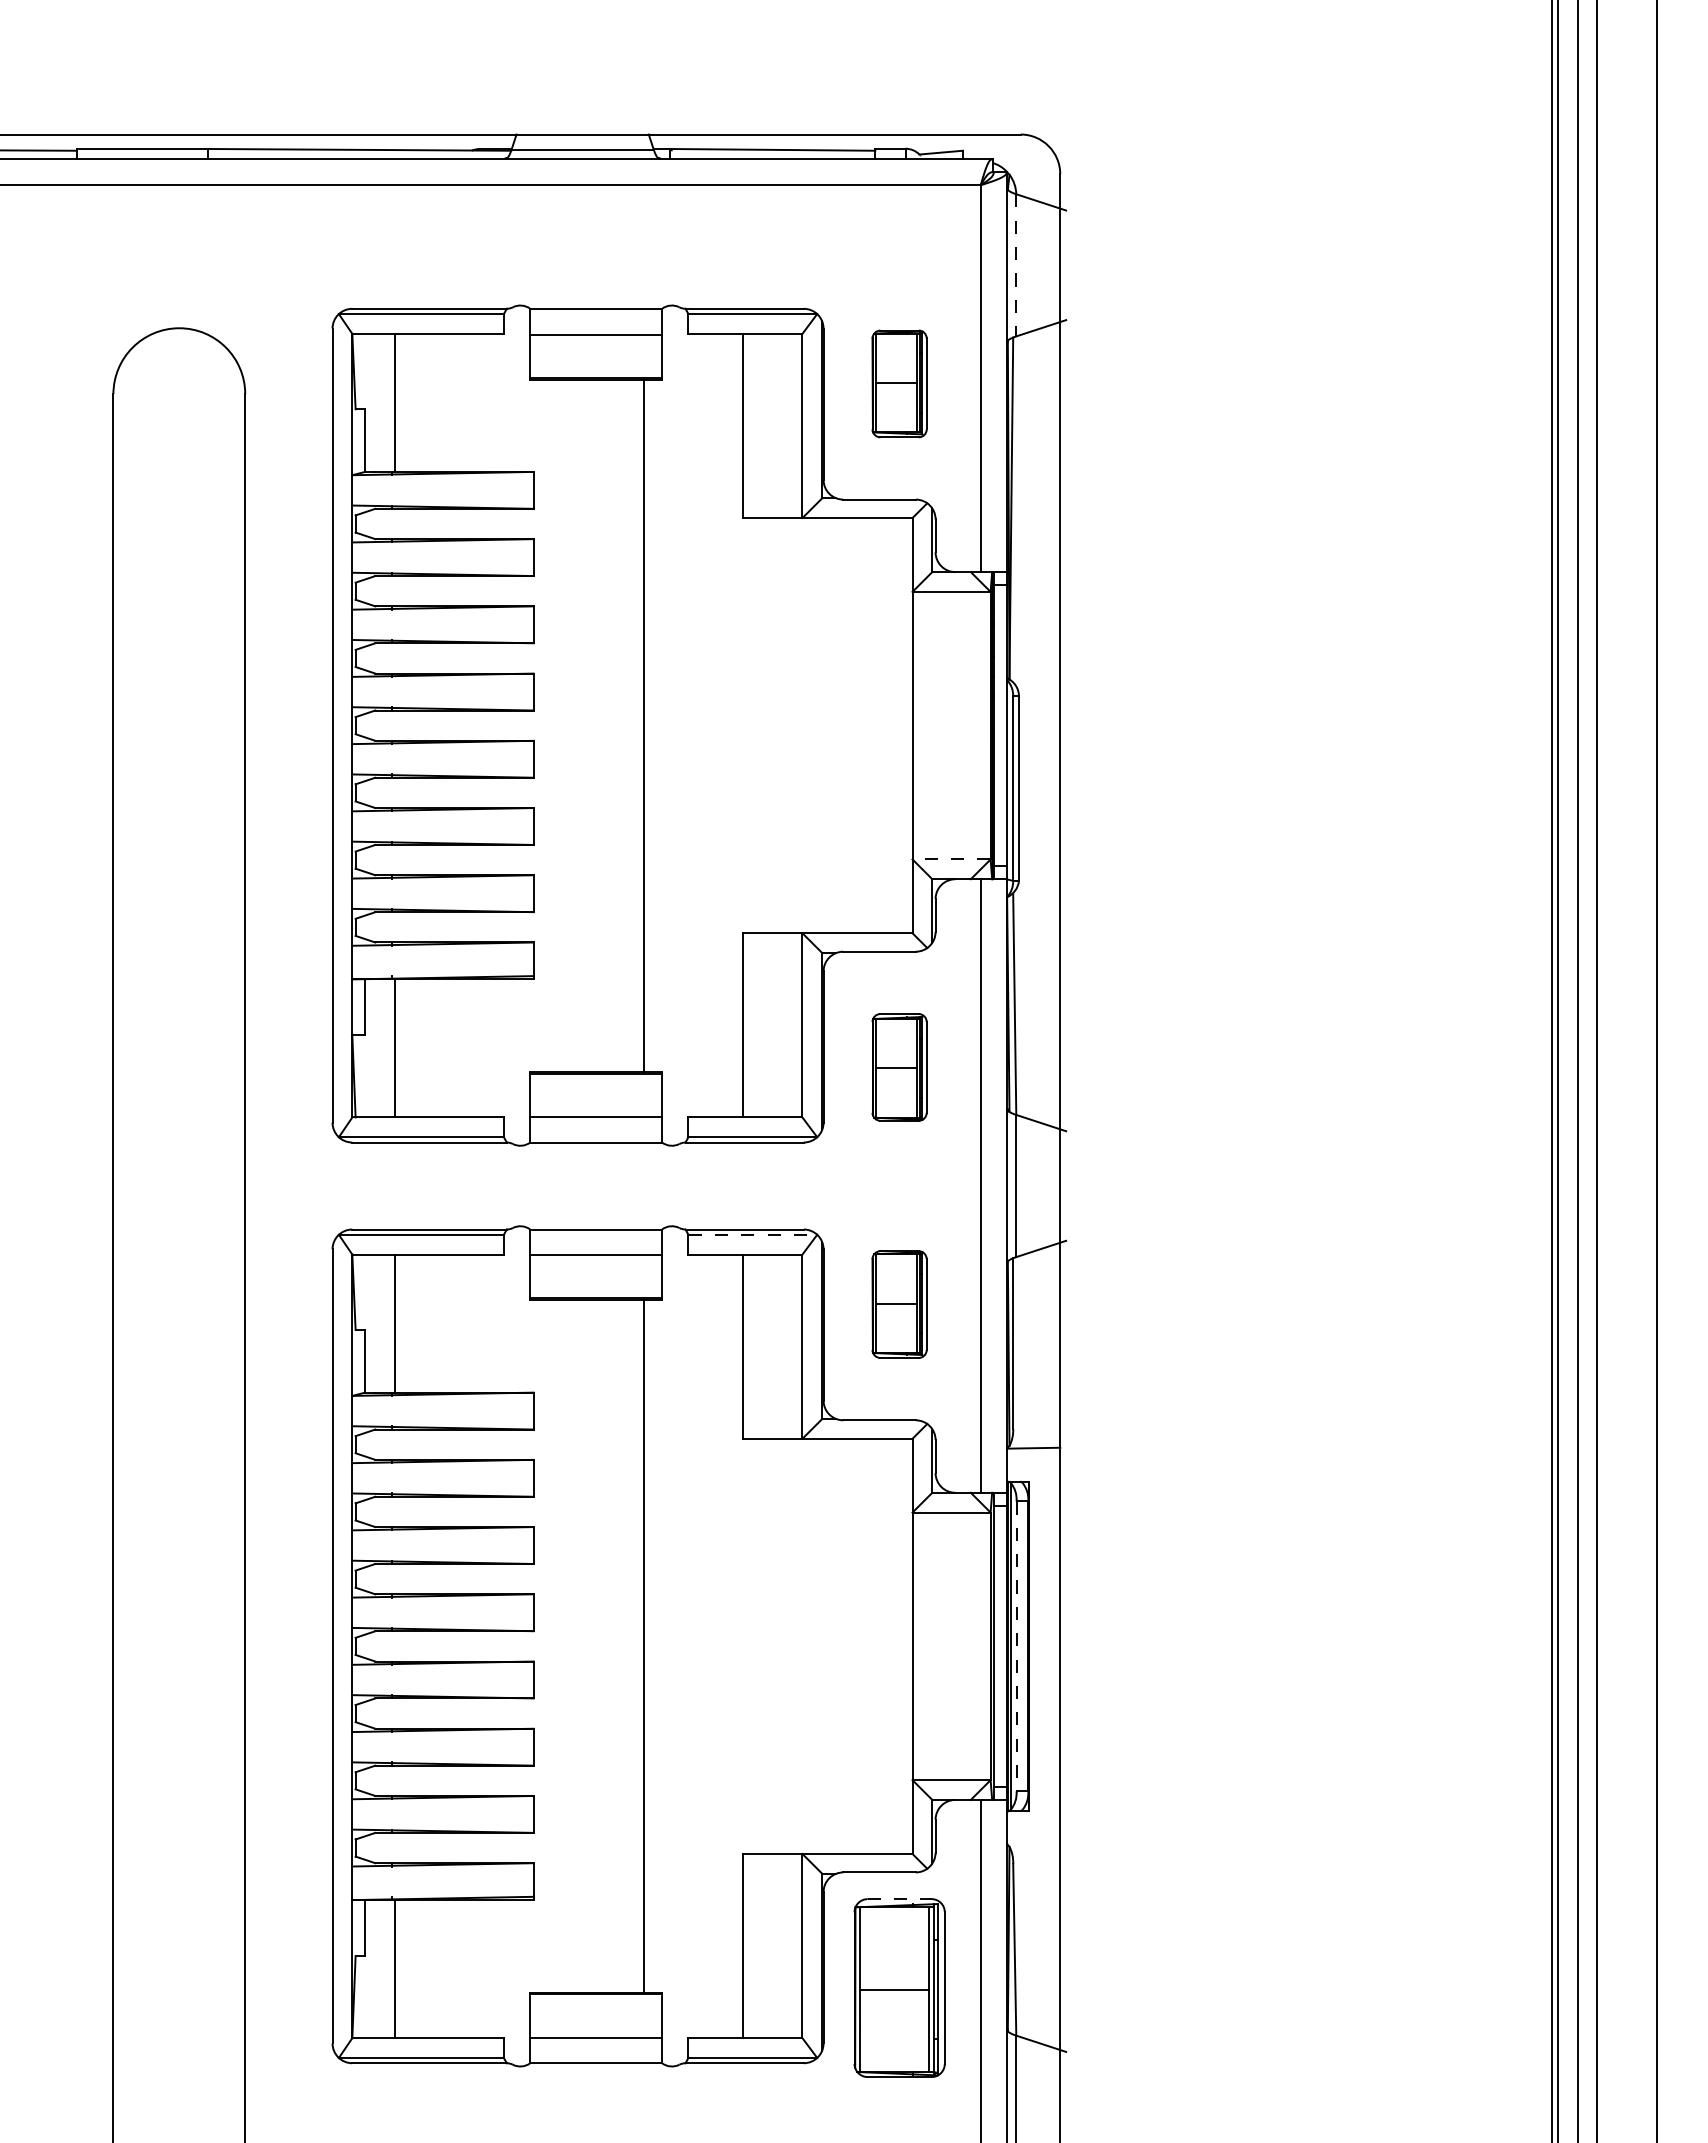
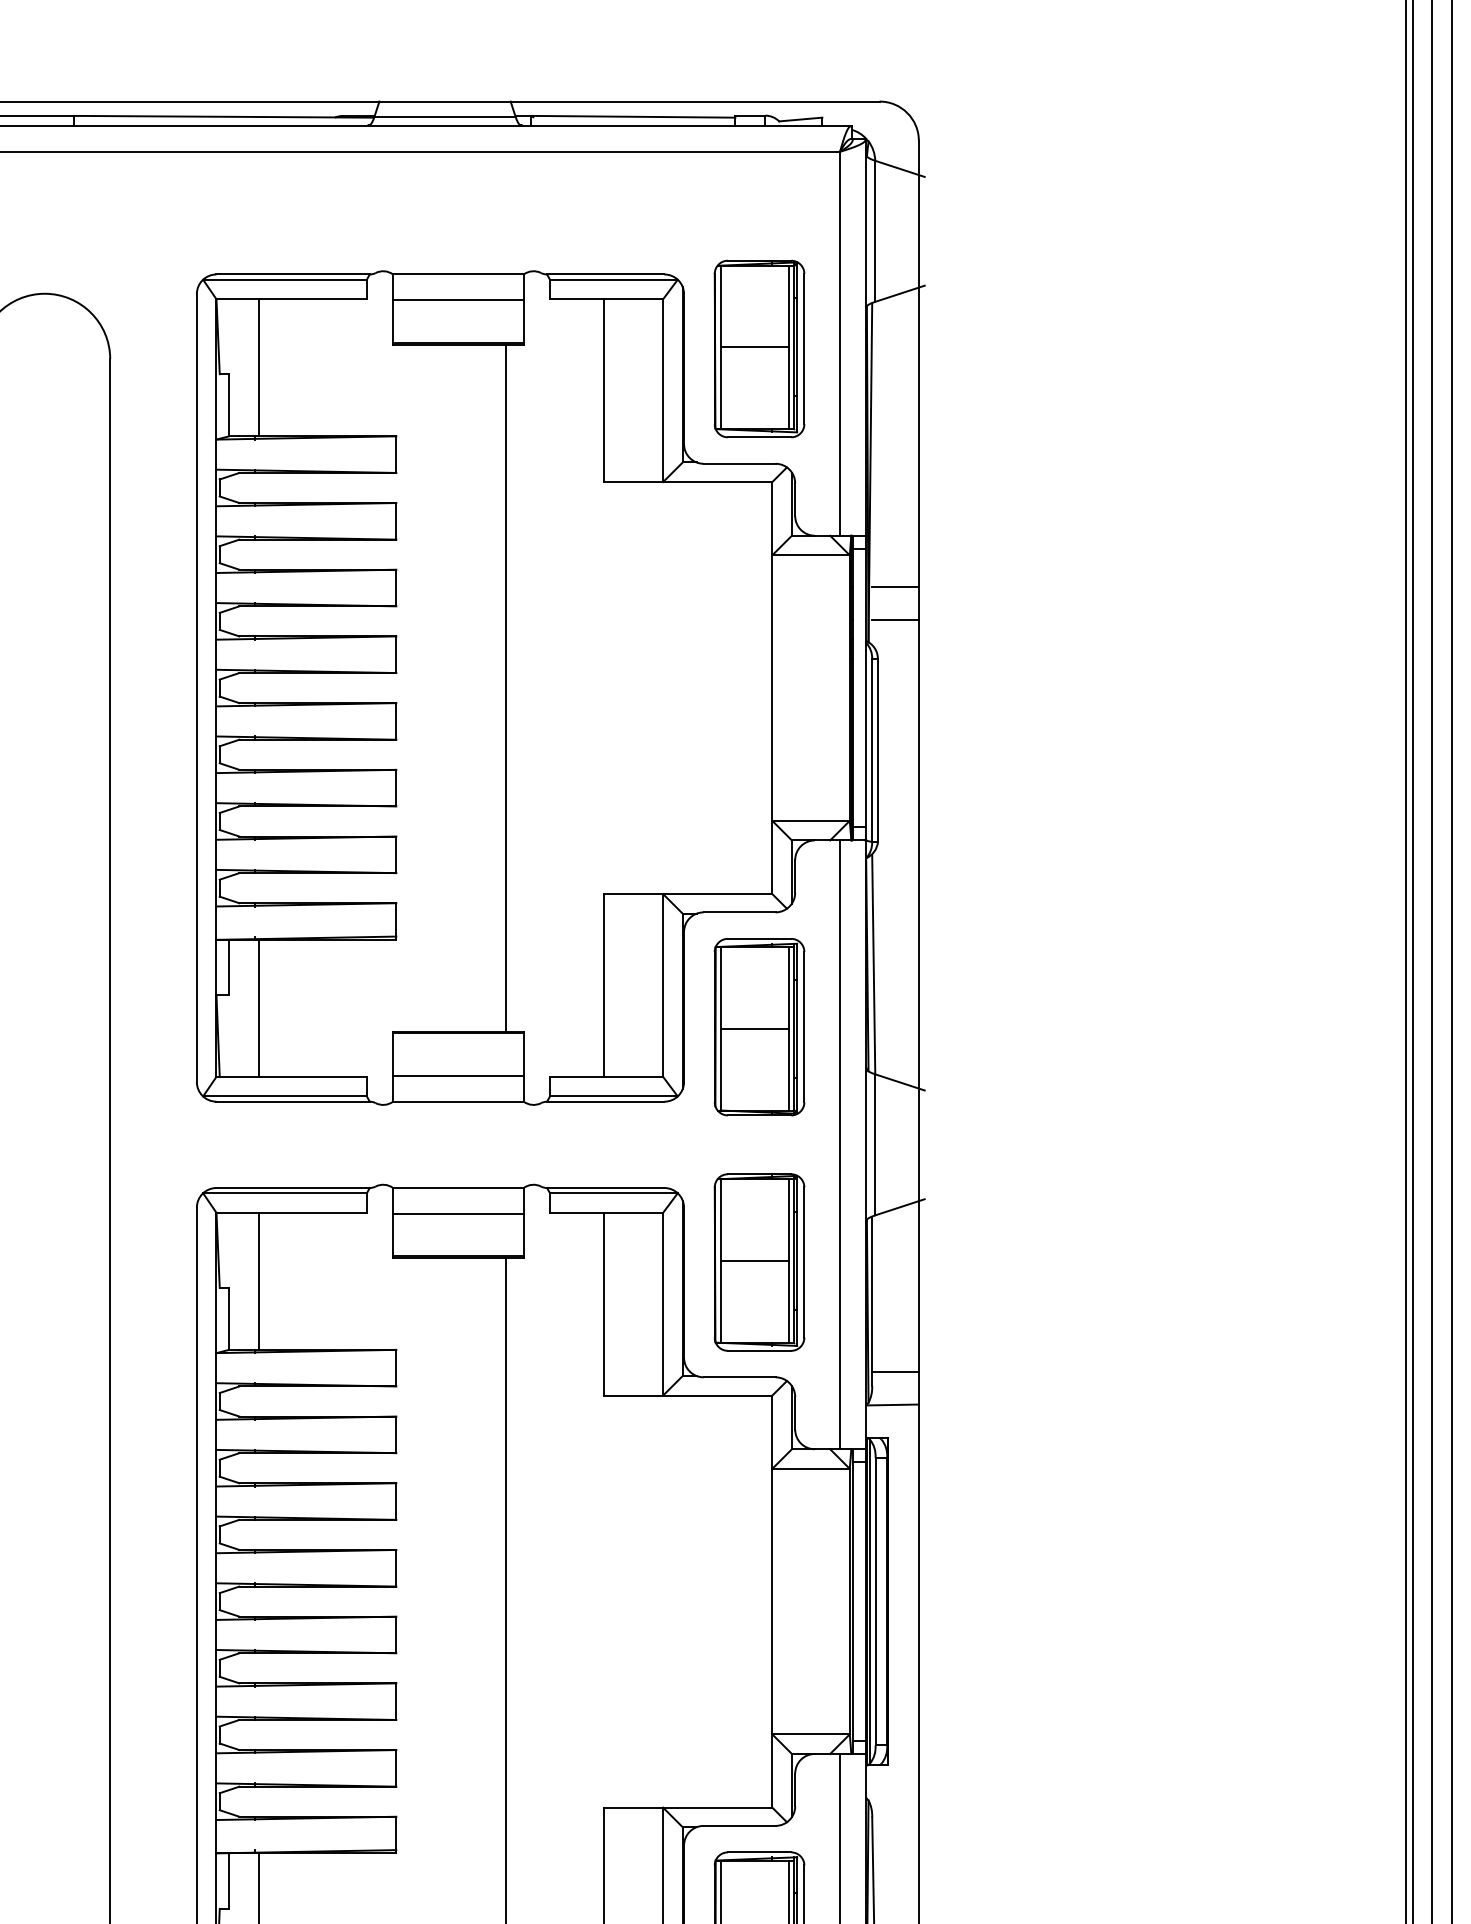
line: (1016, 265) -> (875, 231), dashed -> solid
part: (899, 383) -> (759, 348), size x1.67
line: (1036, 623) -> (895, 586), added
line: (1036, 656) -> (895, 619), added
line: (951, 859) -> (810, 820), dashed -> solid
part: (899, 1067) -> (759, 1027), size x1.67
line: (753, 1234) -> (614, 1192), dashed -> solid
part: (899, 1304) -> (759, 1262), size x1.67
line: (1036, 1414) -> (895, 1371), added
line: (1016, 1646) -> (875, 1601), dashed -> solid
line: (899, 1899) -> (759, 1852), dashed -> solid

